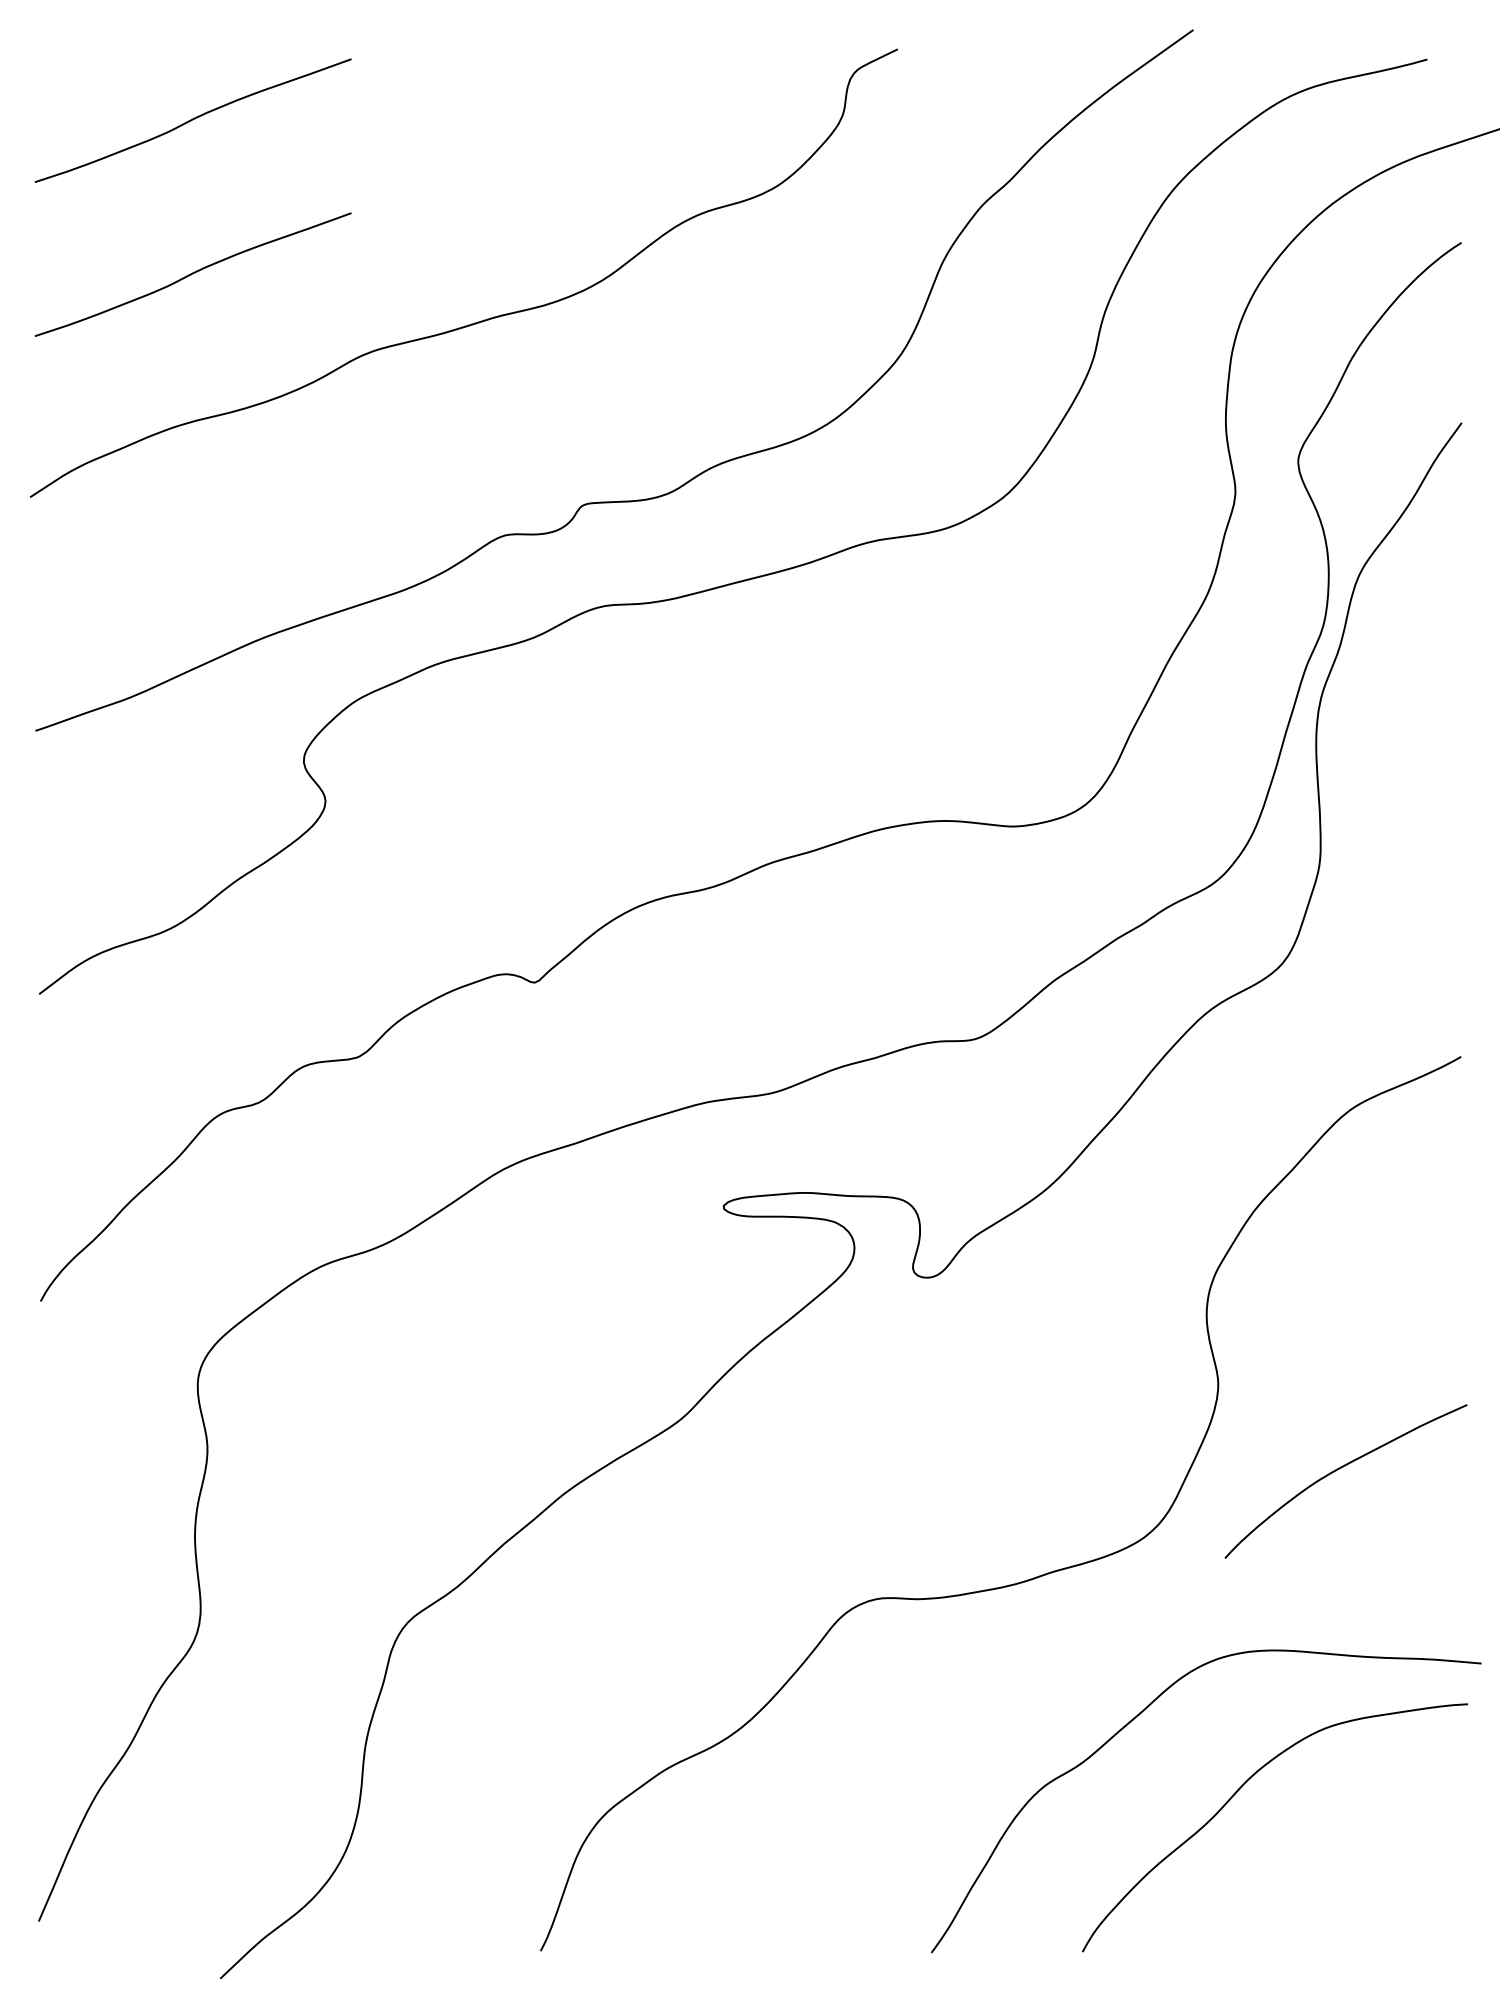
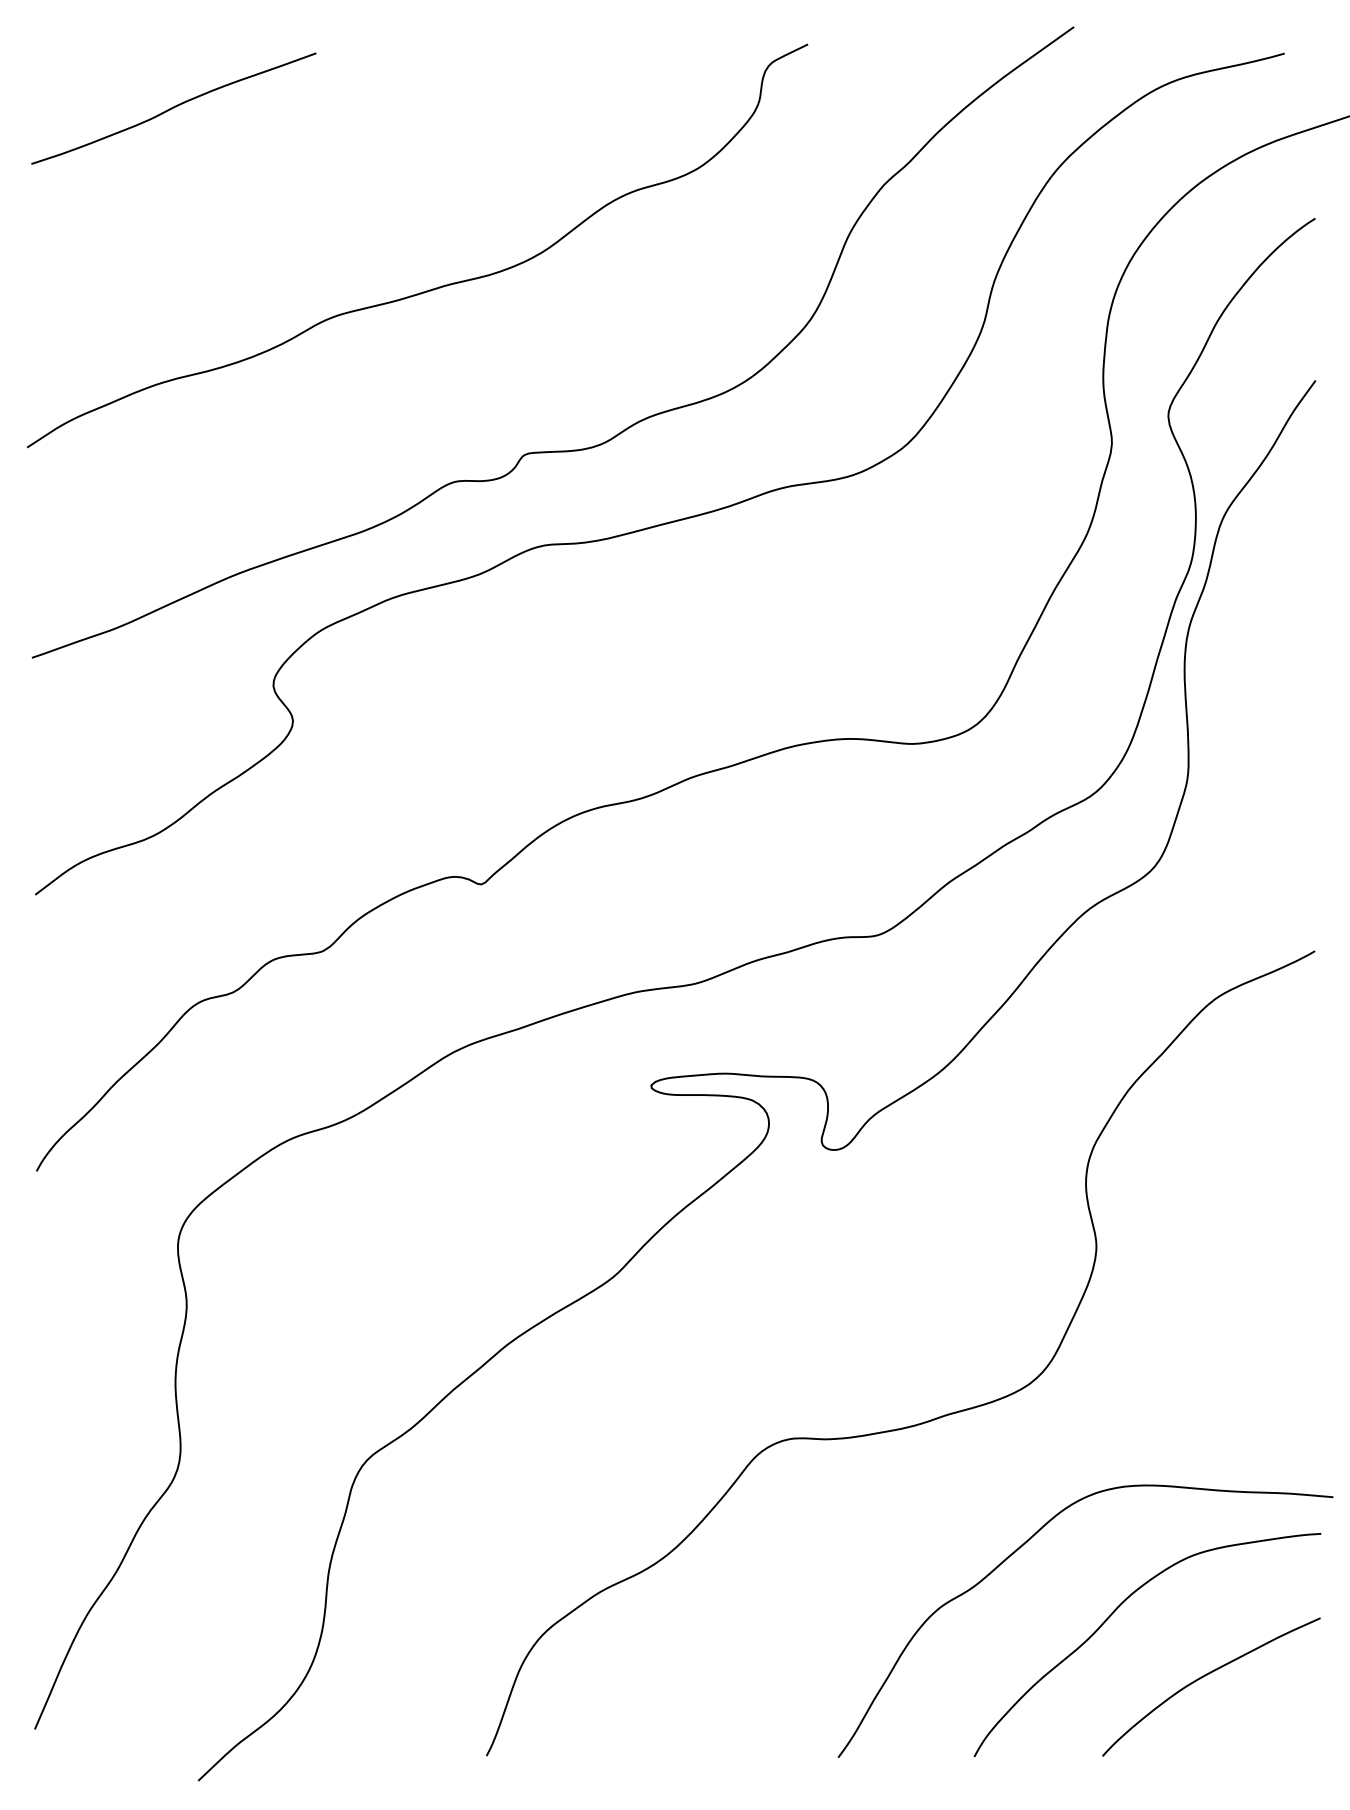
curve: (192, 274) -> (173, 247), removed
curve: (1339, 1469) -> (1205, 1676), moved

